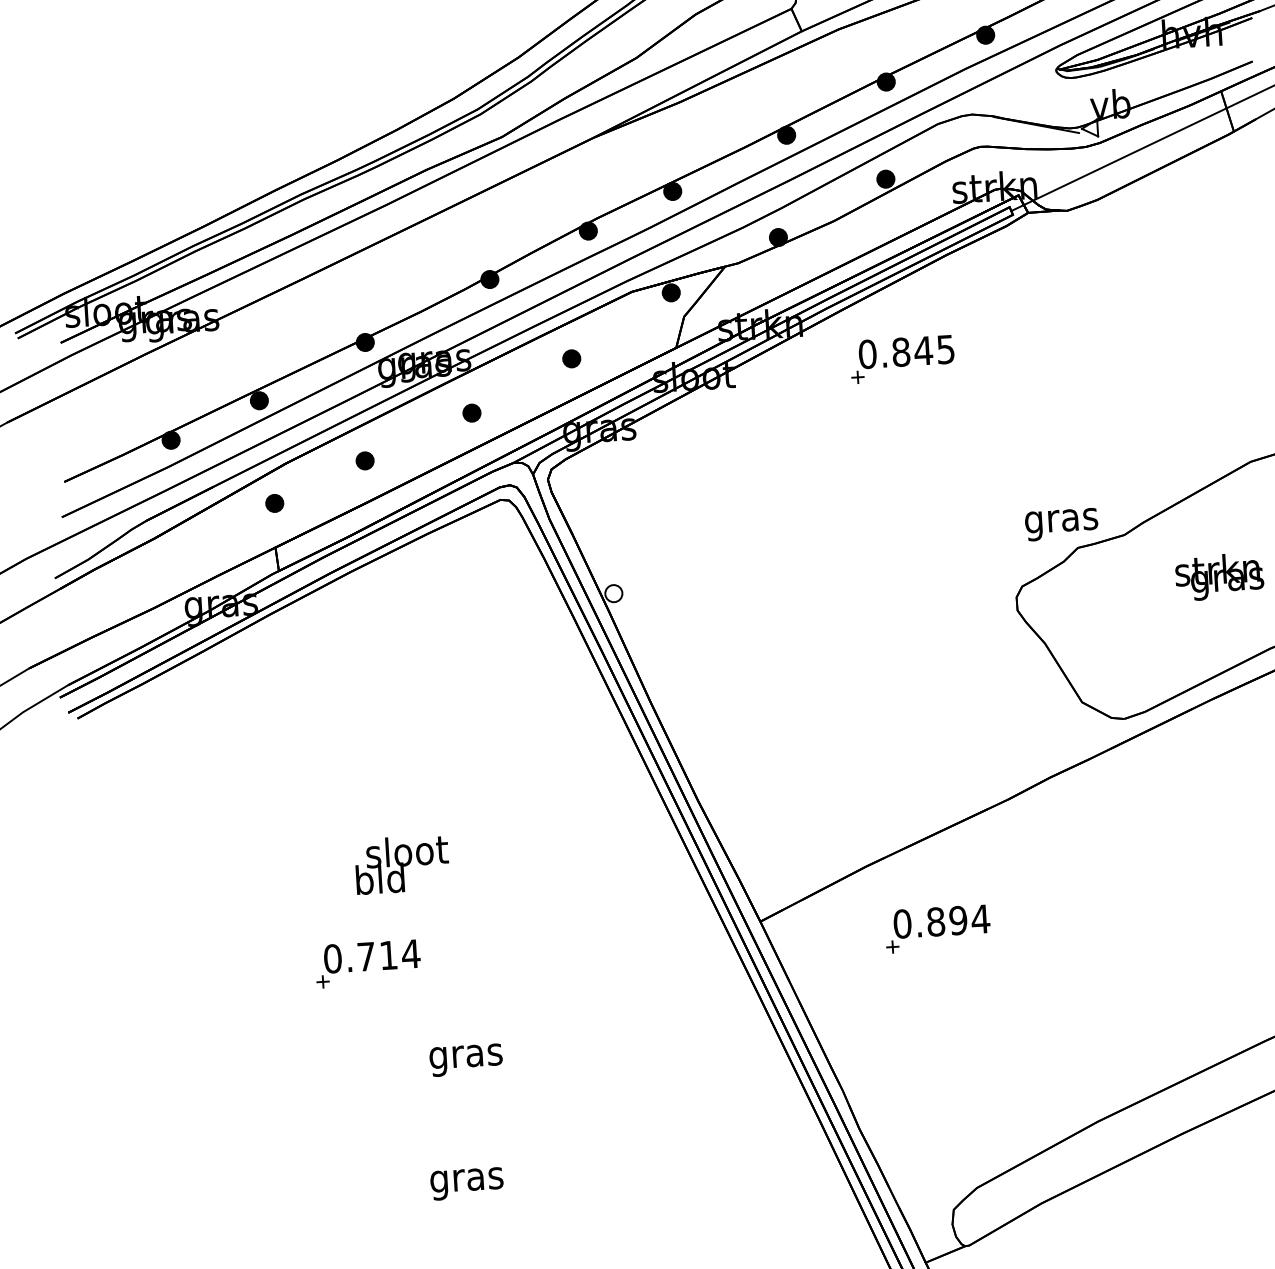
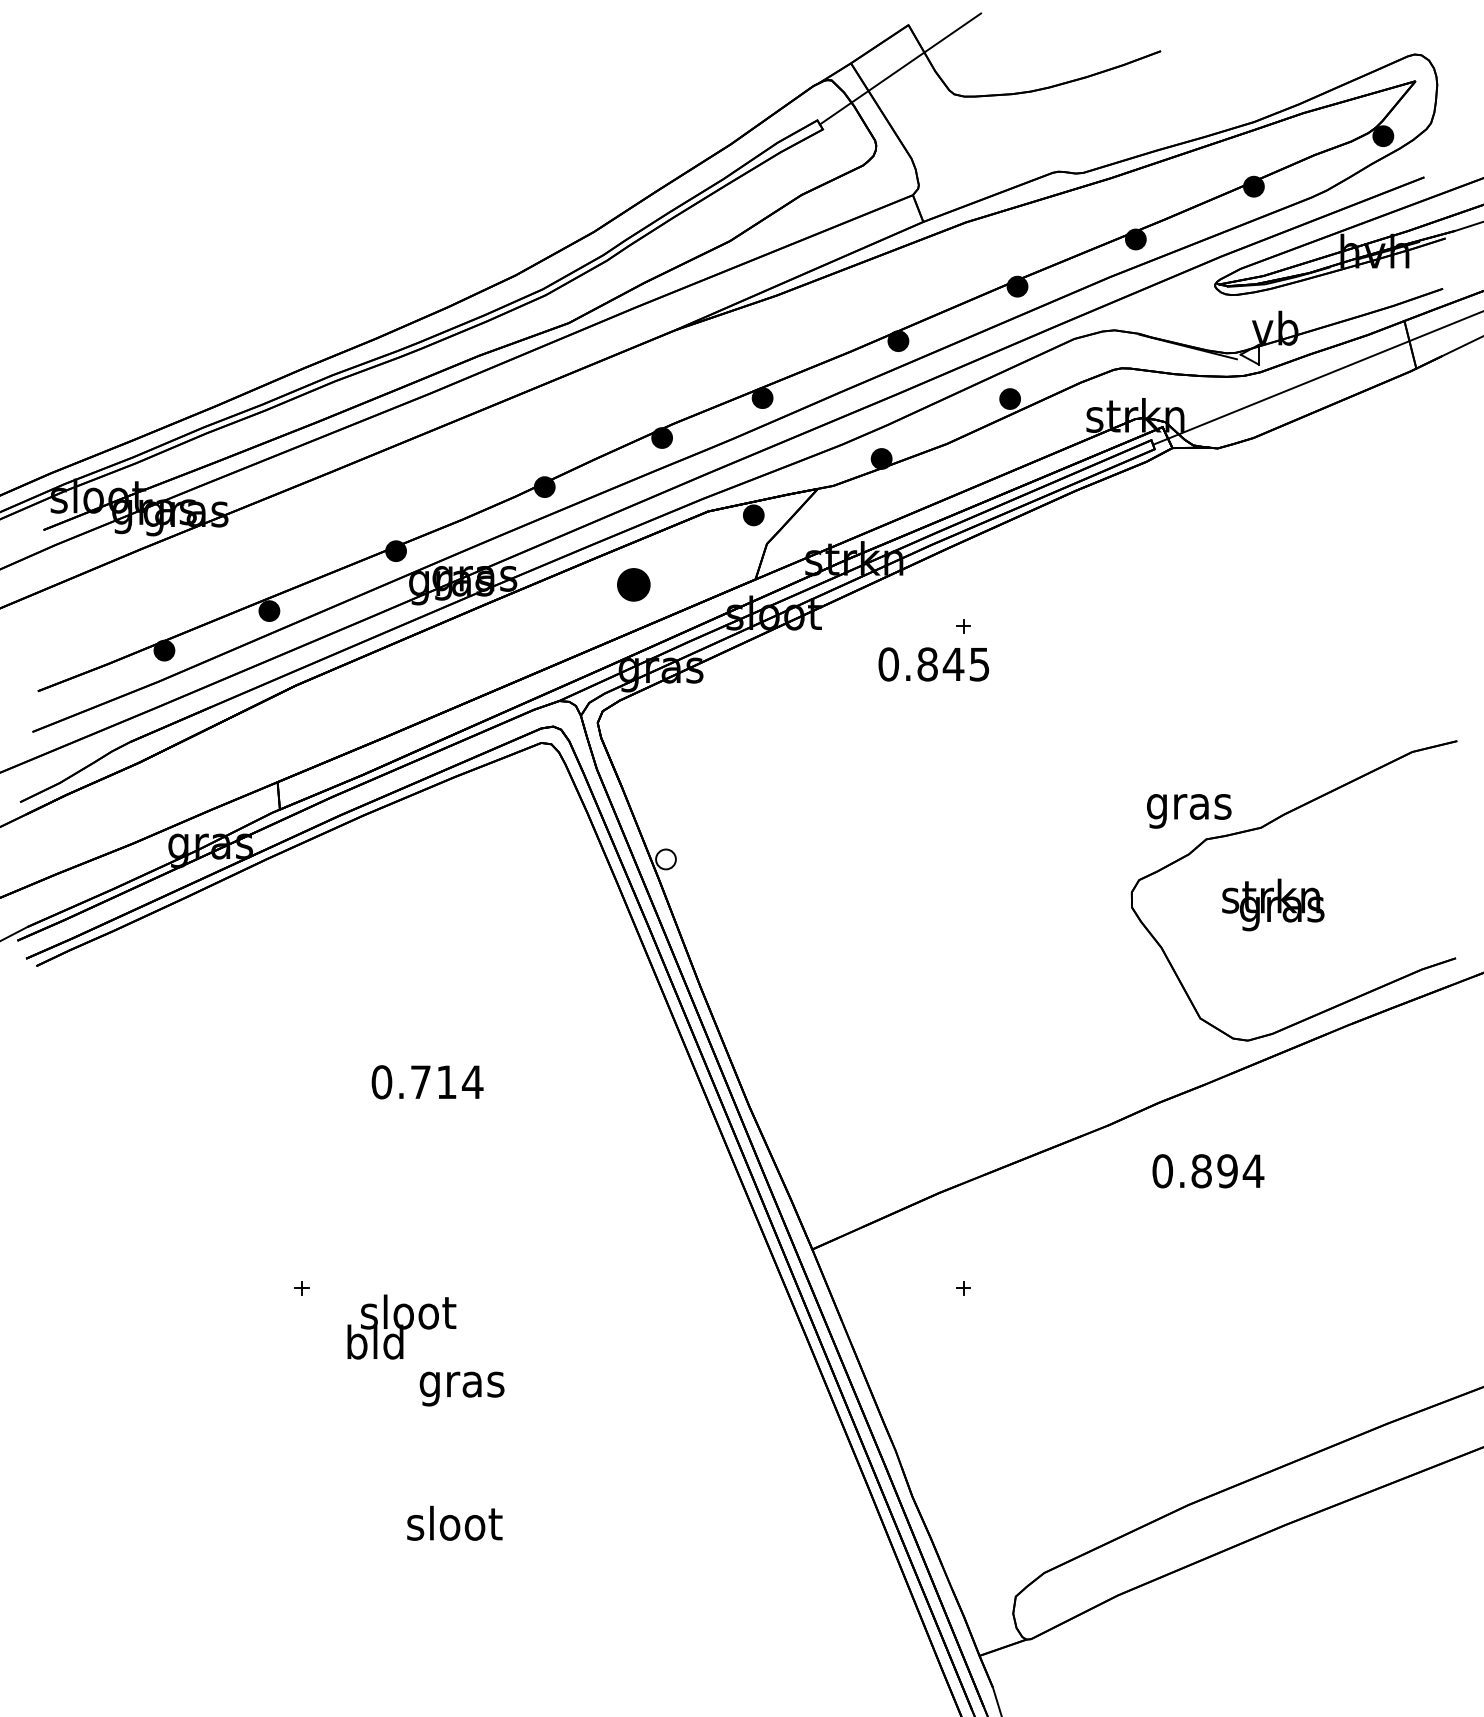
text: (906, 352) -> (933, 664), moved
part: (571, 358) -> (633, 584), size x1.6
part: (471, 413) -> (514, 640), removed
part: (365, 460) -> (387, 687), removed
part: (274, 502) -> (279, 730), removed
text: (1219, 576) -> (1273, 904), moved
text: (401, 864) -> (401, 1326), moved
text: (941, 921) -> (1208, 1171), moved
text: (372, 956) -> (427, 1082), moved
text: (466, 1179) -> (454, 1527), gras -> sloot

